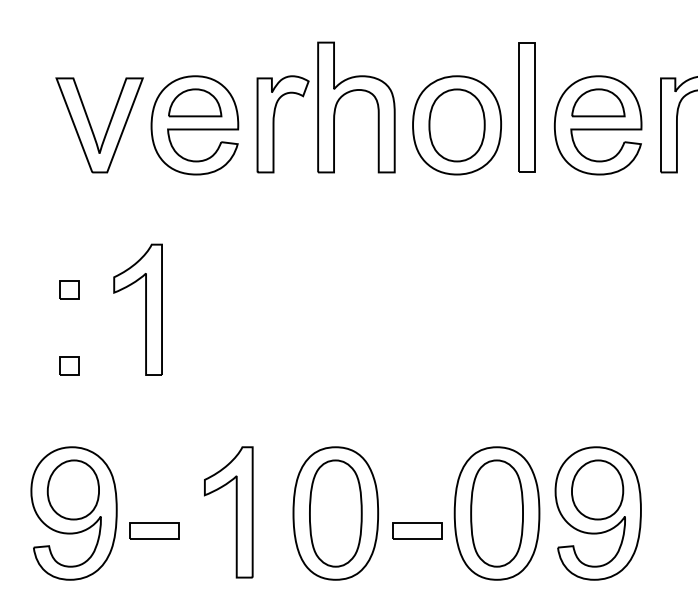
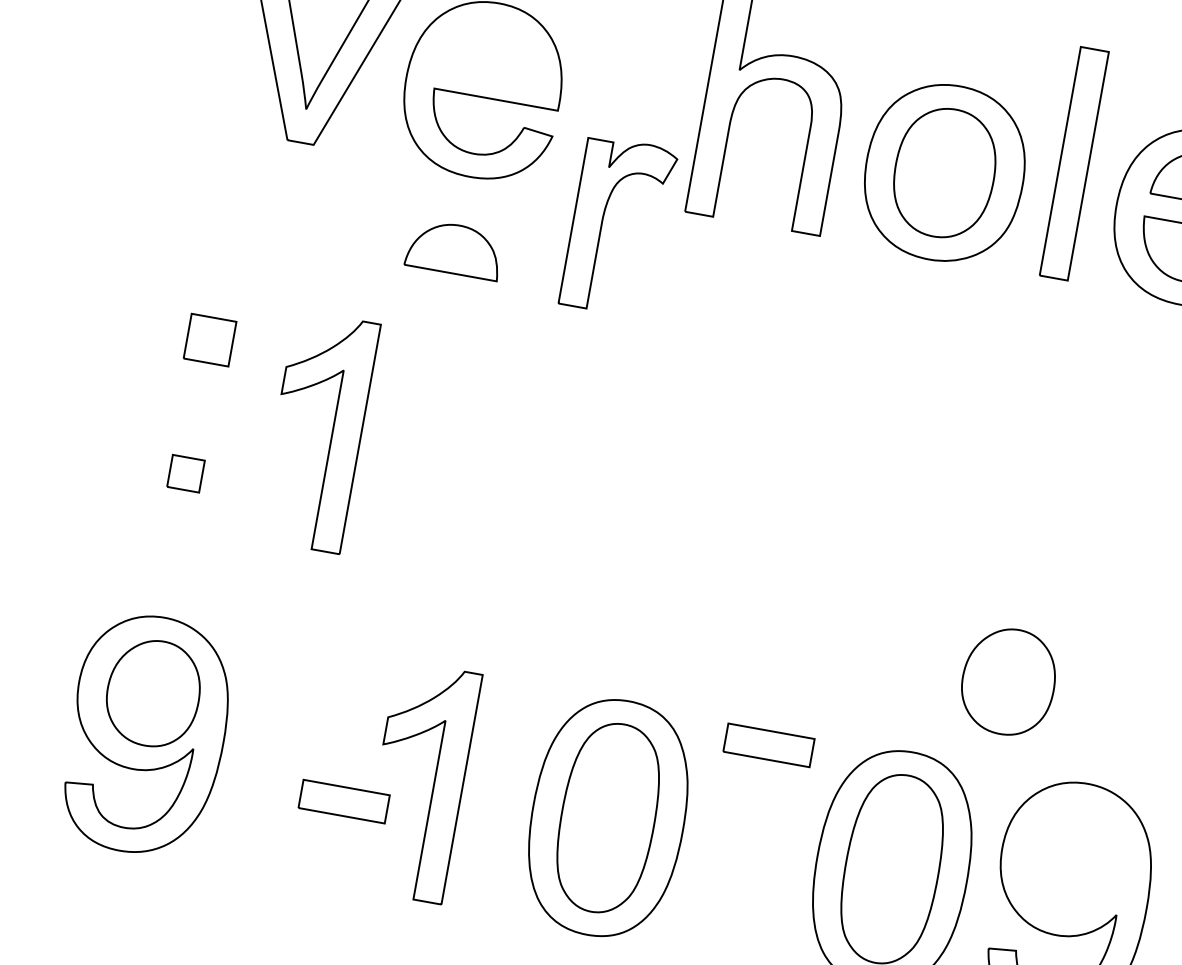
part: (195, 102) -> (455, 248), moved
part: (274, 124) -> (603, 224), moved
part: (69, 289) -> (210, 339), size x1.4
part: (145, 309) -> (331, 433), moved
part: (597, 489) -> (1008, 680), moved
part: (154, 530) -> (343, 801), moved
part: (417, 530) -> (769, 745), moved

